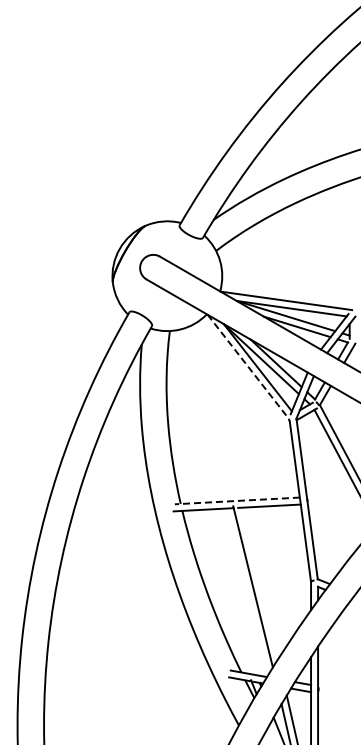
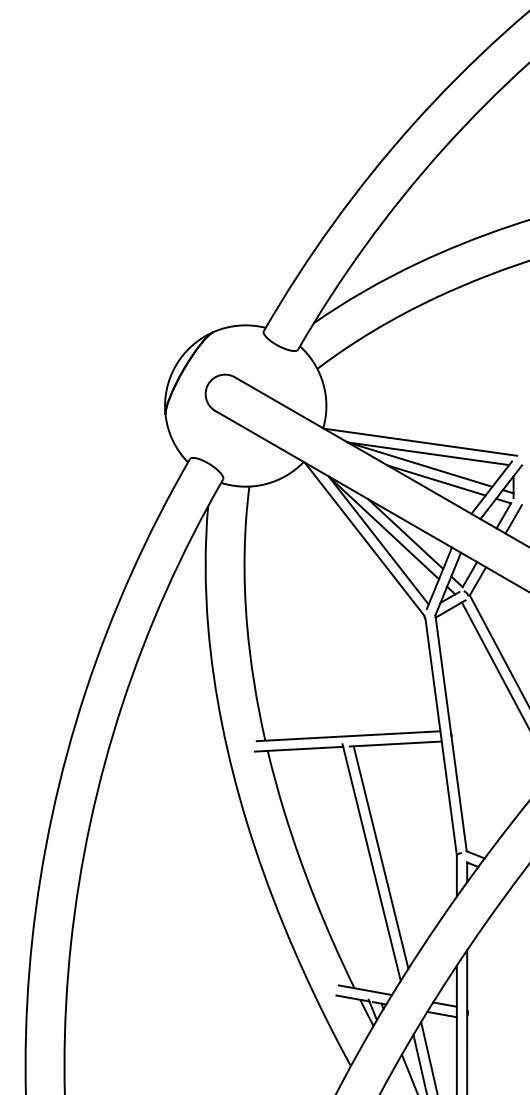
line: (248, 367) -> (364, 540), dashed -> solid
line: (237, 500) -> (348, 735), dashed -> solid
line: (259, 583) -> (381, 857), added

